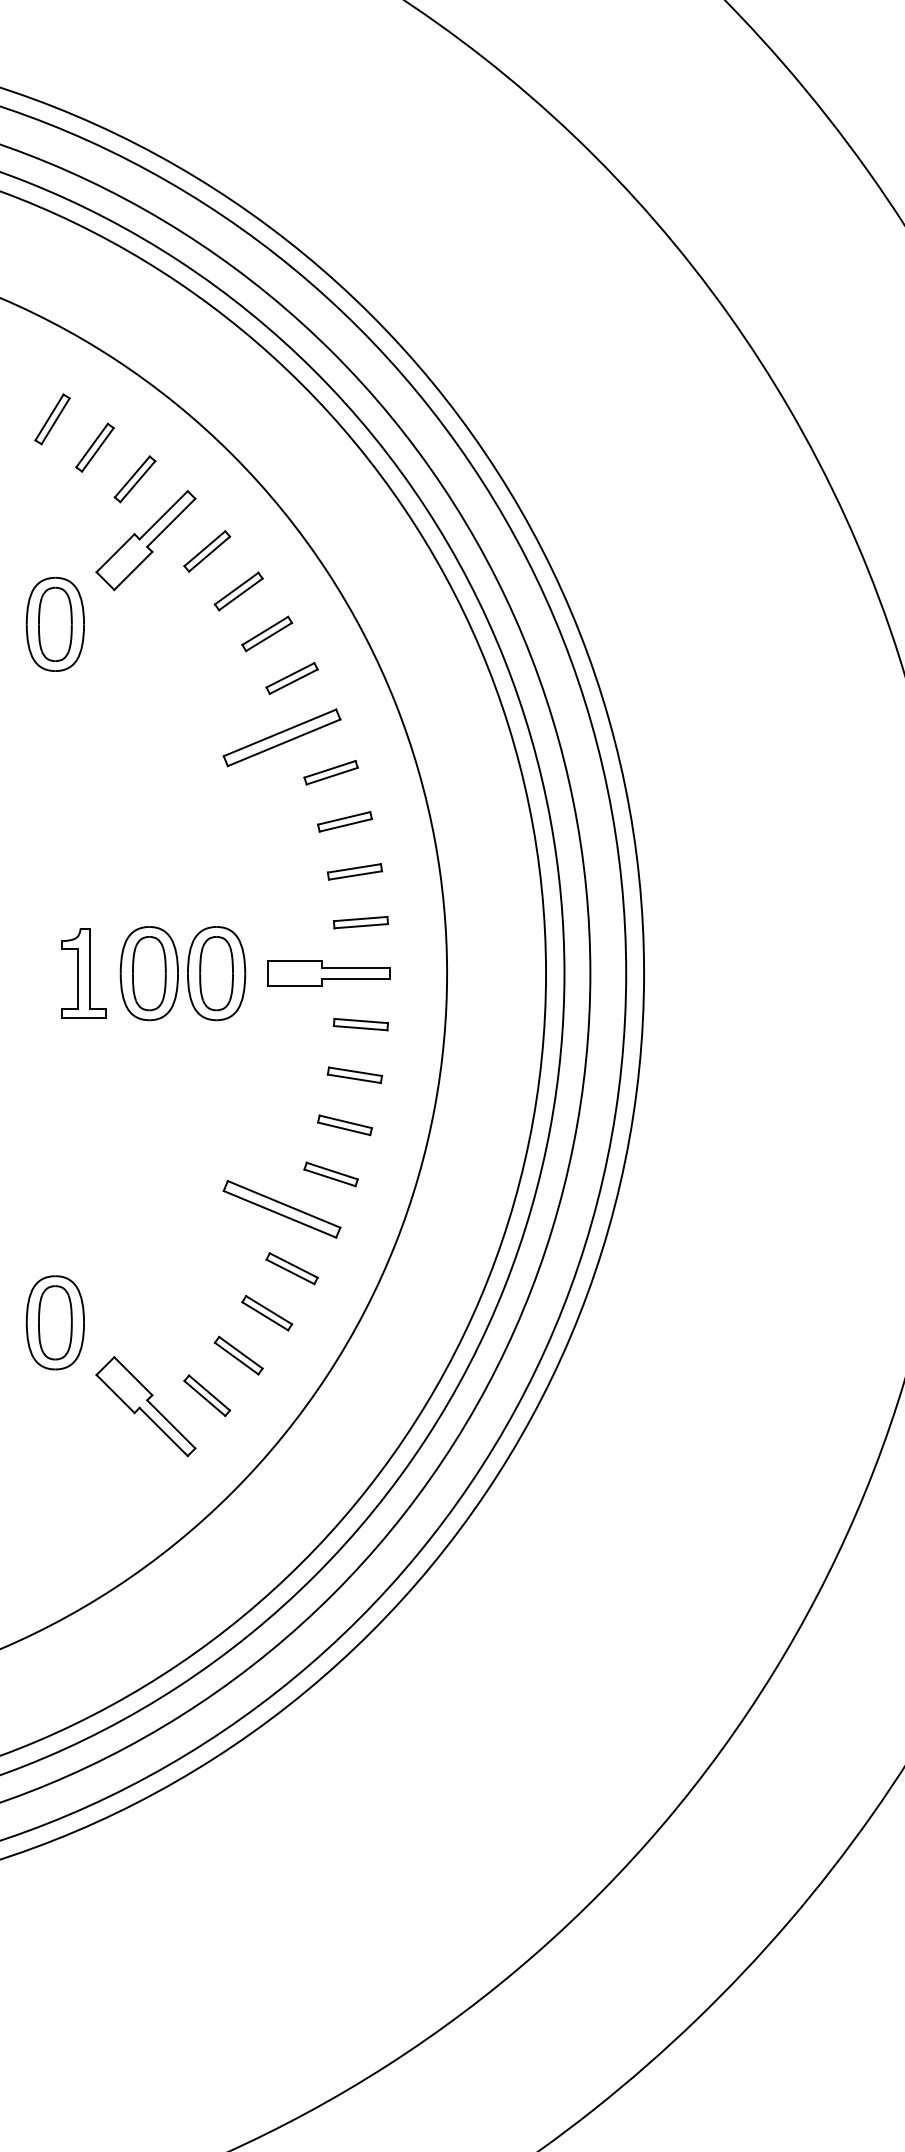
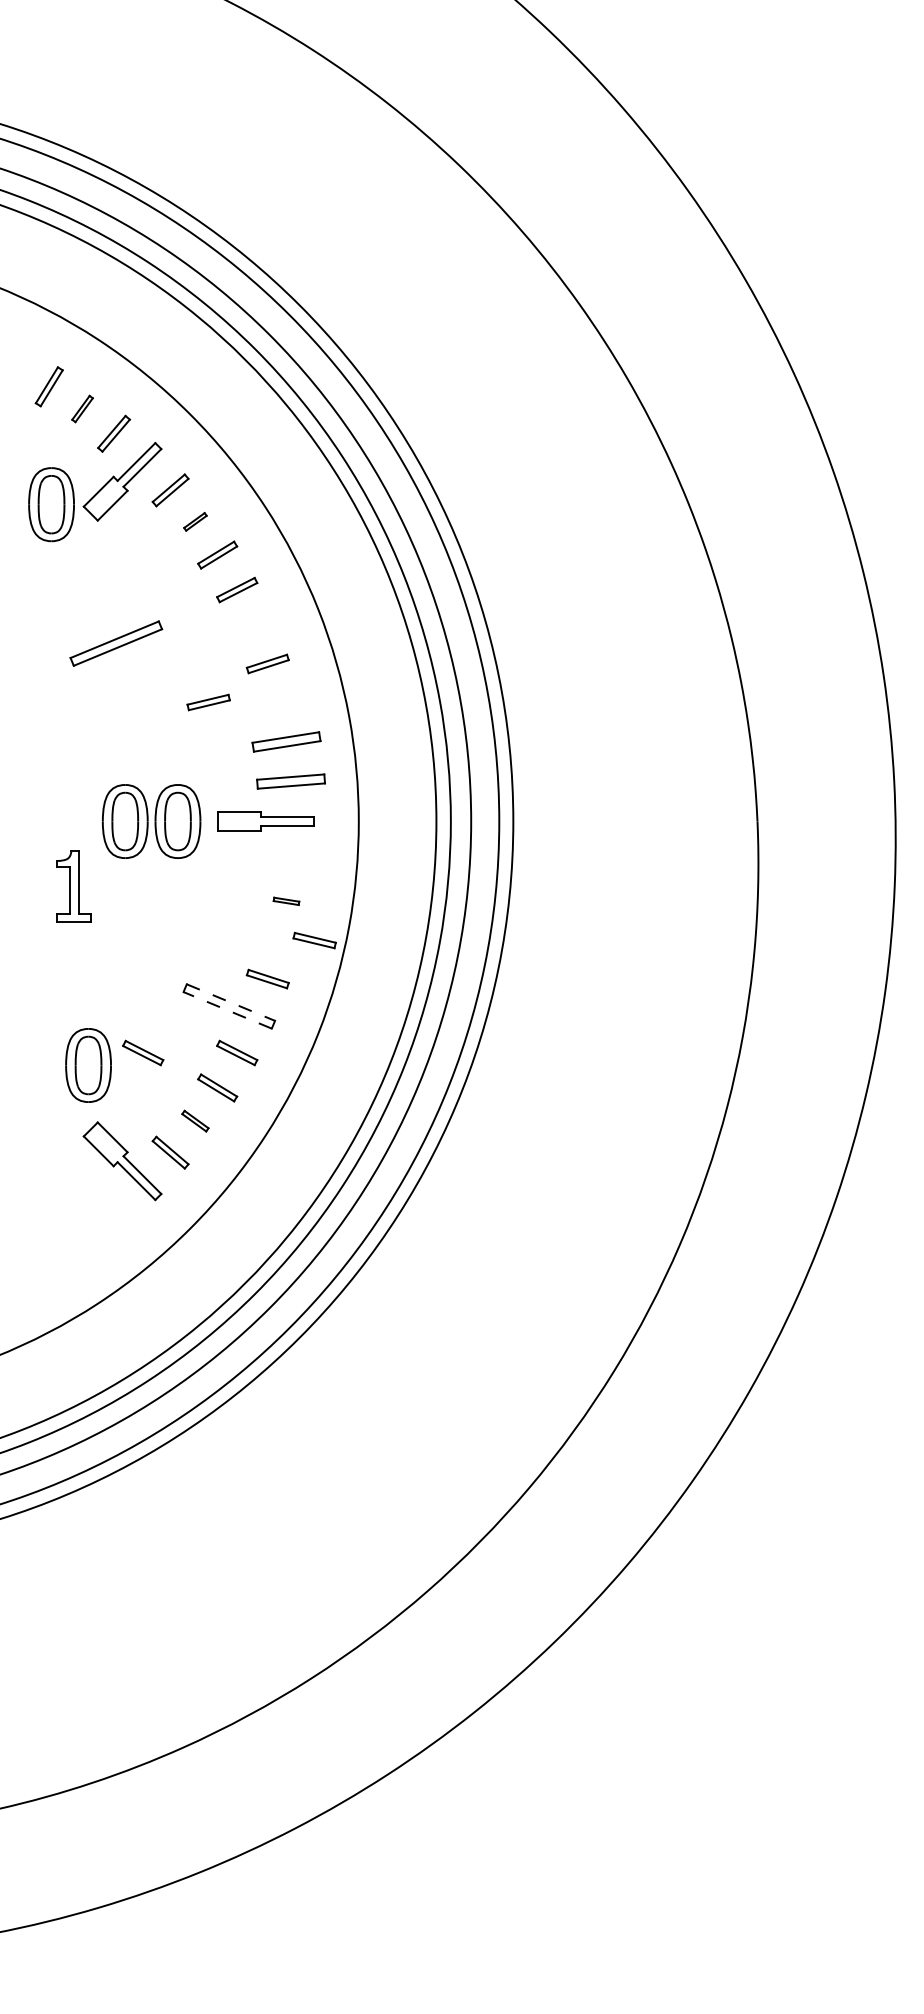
part: (94, 447) -> (82, 408), size x0.7
part: (238, 591) -> (195, 521), size x0.6
part: (55, 624) -> (51, 504), moved
part: (282, 737) -> (116, 643), moved
part: (344, 821) -> (208, 702), moved
part: (354, 871) -> (286, 741), size x1.6
part: (361, 922) -> (291, 781), size x1.6
part: (83, 973) -> (73, 886), moved
part: (361, 1024) -> (291, 861), removed
part: (354, 1075) -> (286, 901), size x0.6
part: (344, 1125) -> (314, 940), moved
line: (283, 1204) -> (230, 1002), solid -> dashed
line: (279, 1214) -> (227, 1010), solid -> dashed
part: (172, 1268) -> (143, 1052), added
part: (55, 1322) -> (88, 1065), moved
part: (238, 1354) -> (195, 1120), size x0.7

